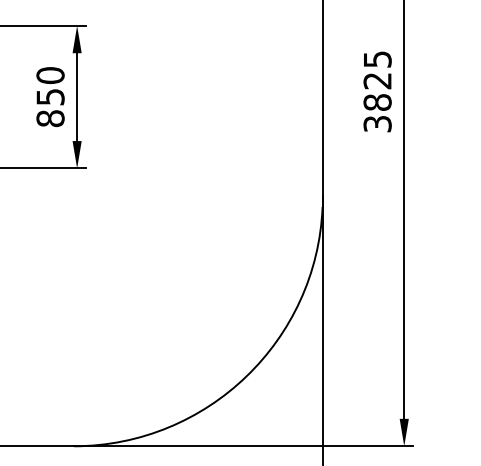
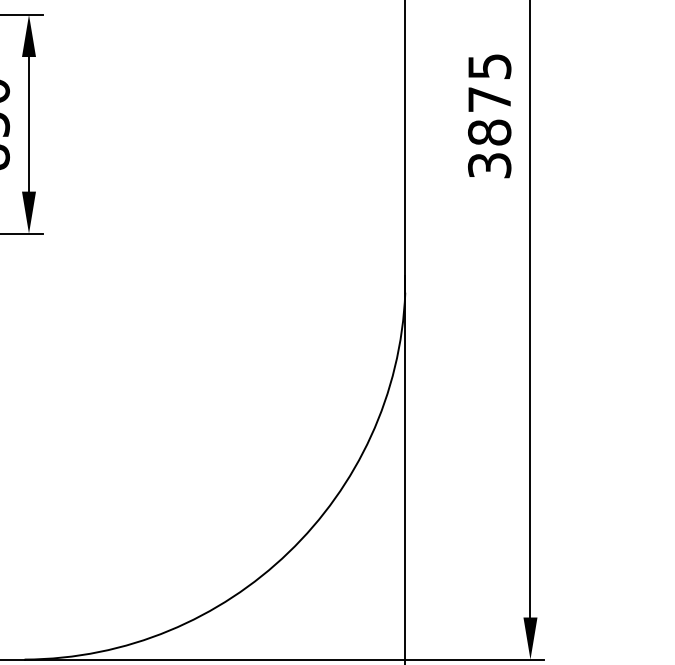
text: (377, 81) -> (489, 100), 3825 -> 3875

